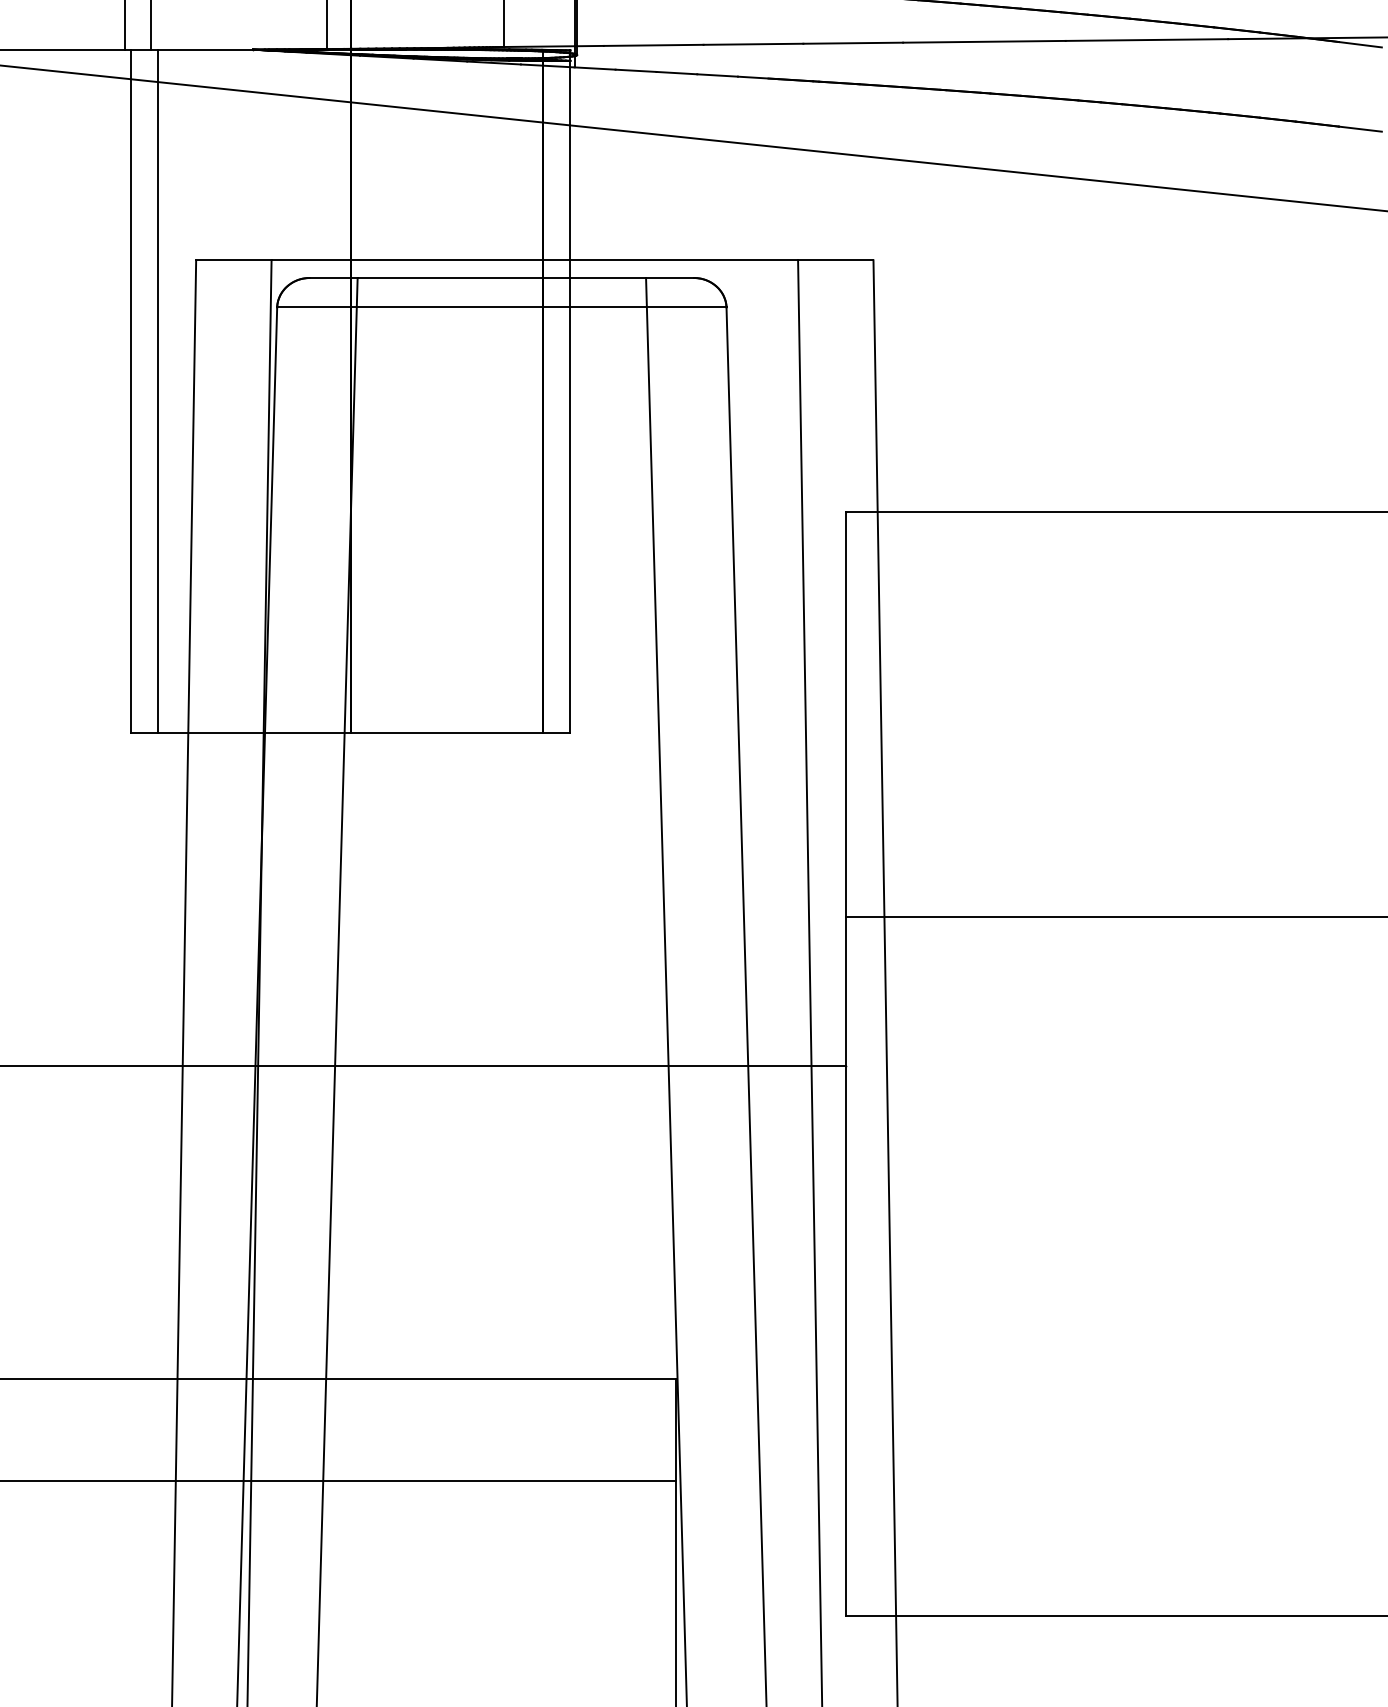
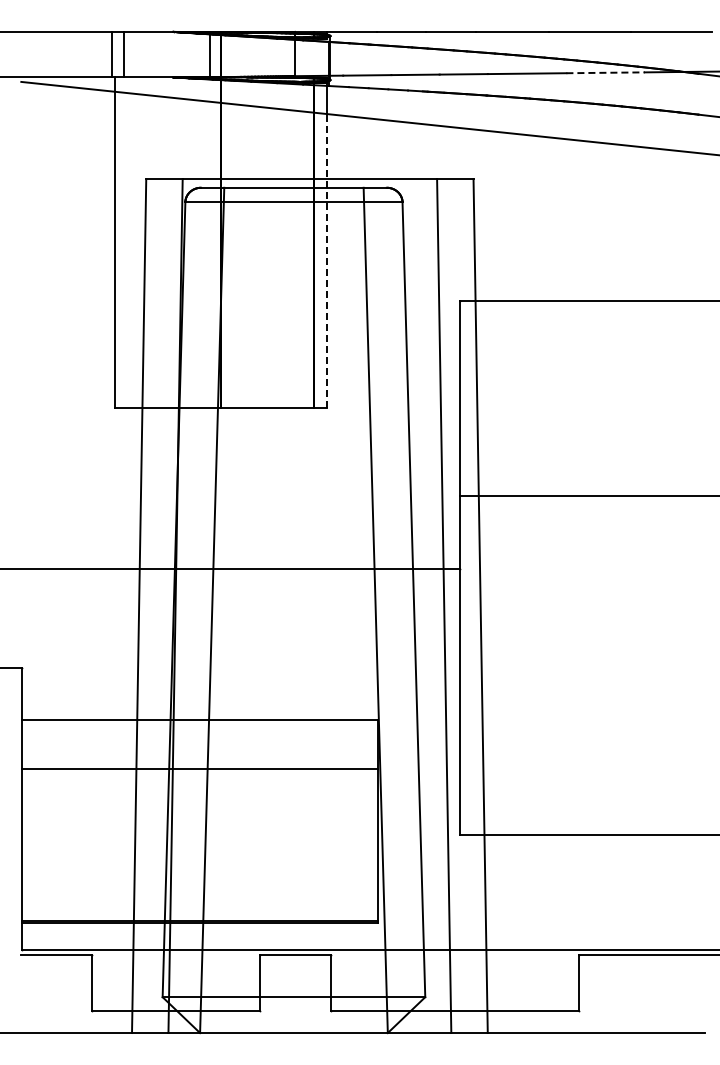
line: (1148, 39) -> (606, 72), solid -> dashed
line: (157, 391) -> (127, 242), removed
line: (571, 428) -> (327, 260), solid -> dashed

